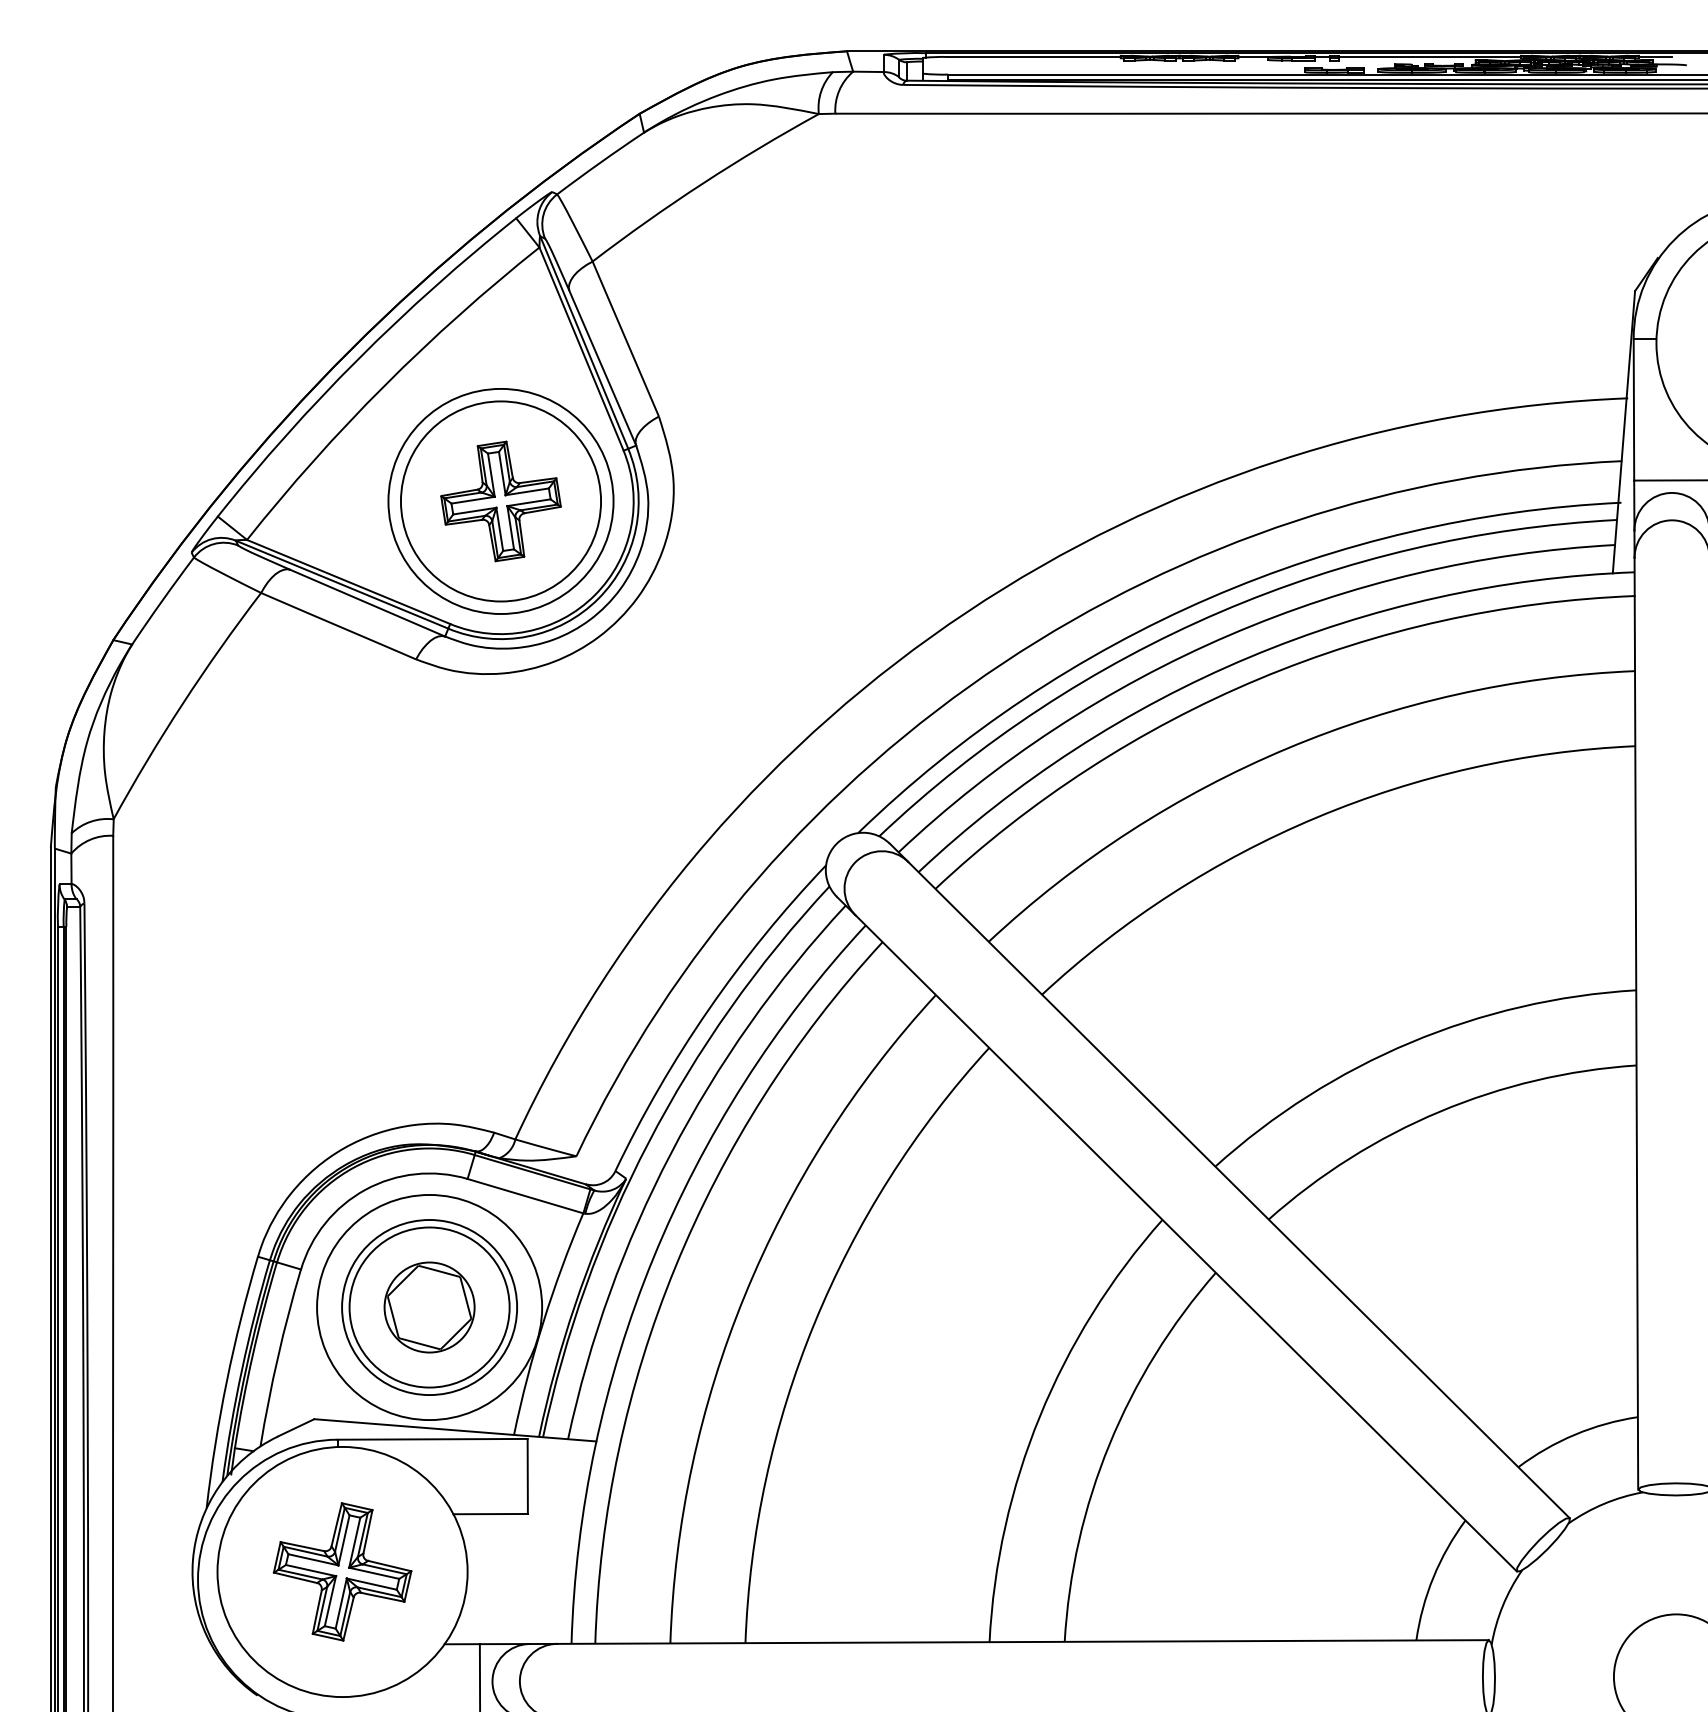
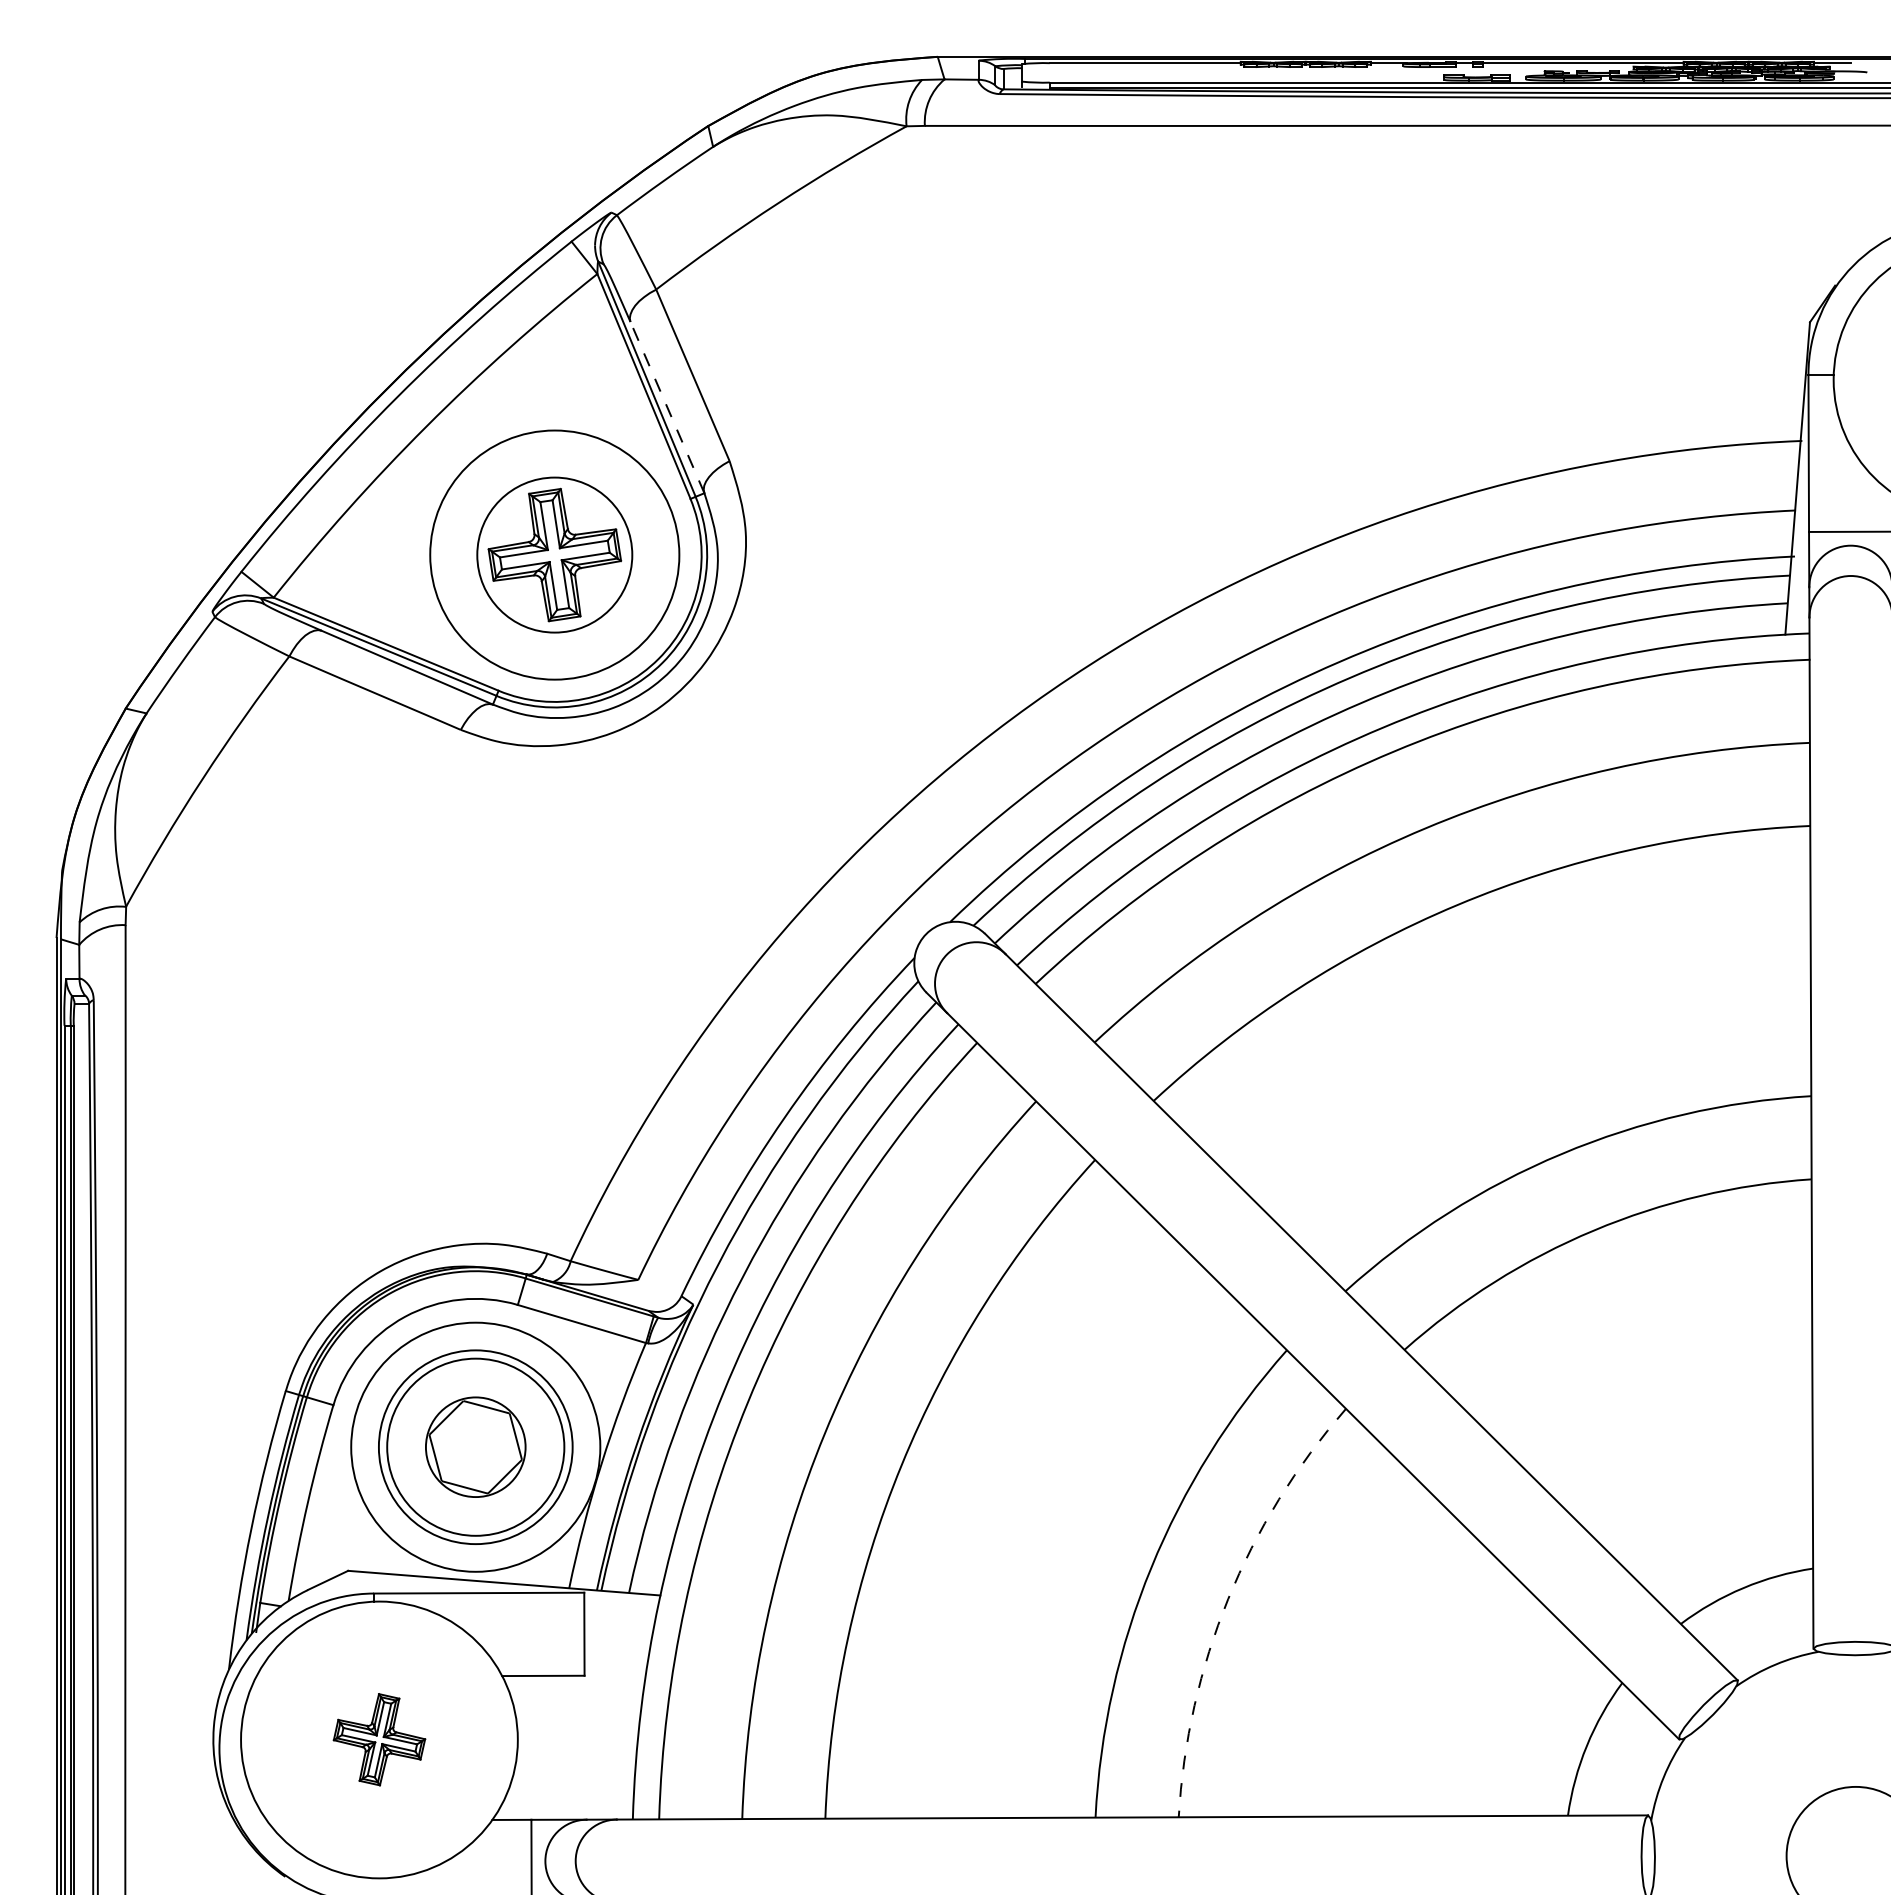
line: (602, 368) -> (667, 407), solid -> dashed
circle: (500, 500) -> (554, 554), size x0.7
arc: (1109, 1445) -> (1228, 1599), solid -> dashed
part: (342, 1571) -> (379, 1739), size x0.6

